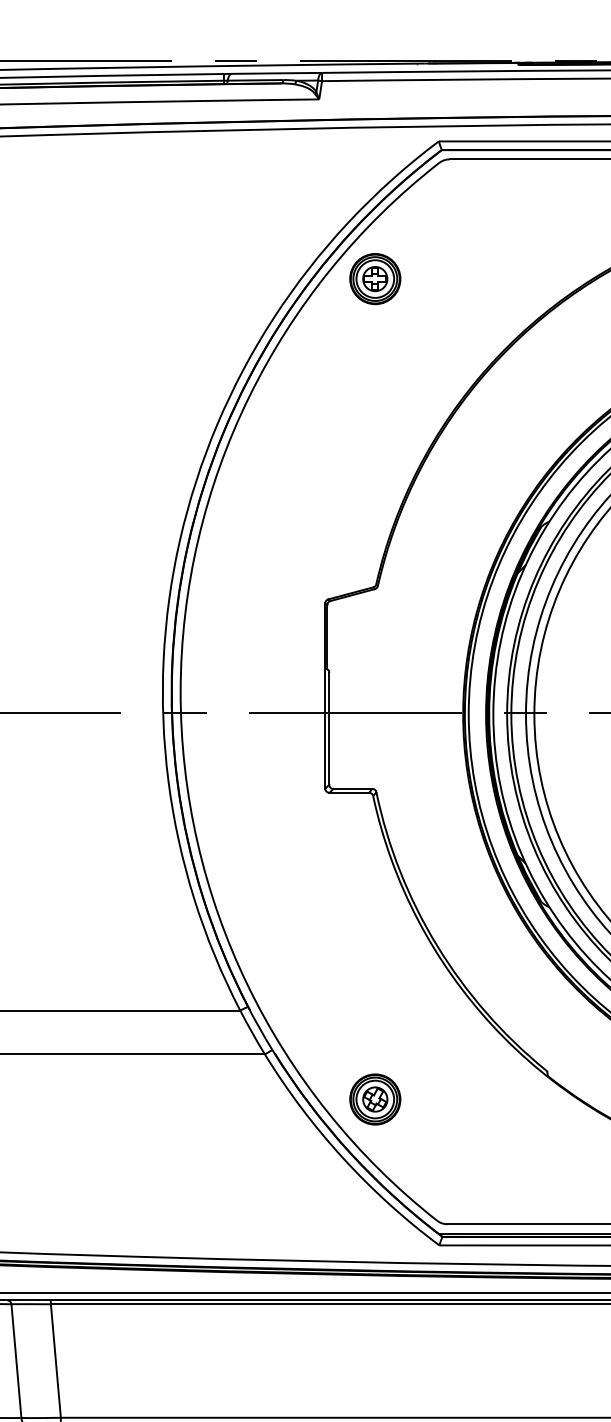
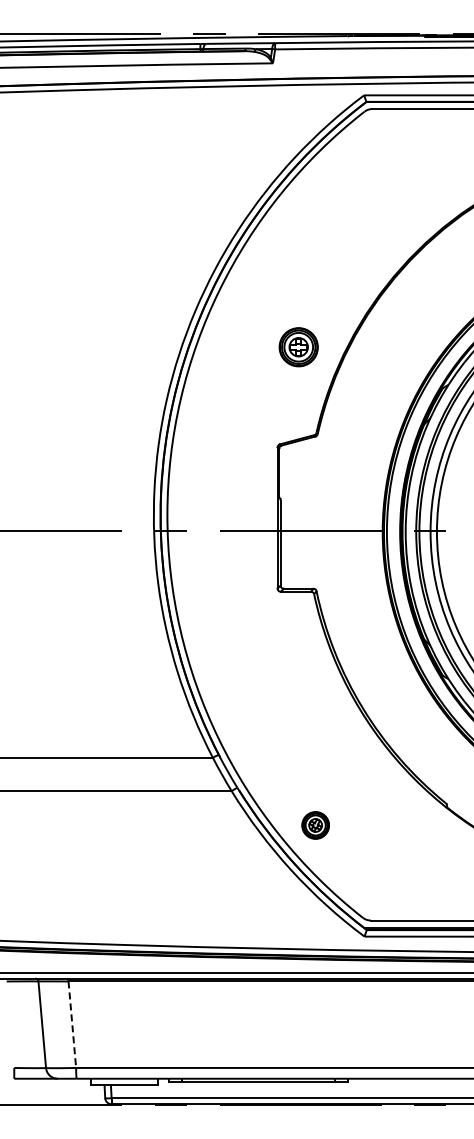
part: (374, 279) -> (298, 347), moved
part: (374, 1099) -> (315, 825), size x0.7
line: (56, 1363) -> (72, 1026), solid -> dashed

